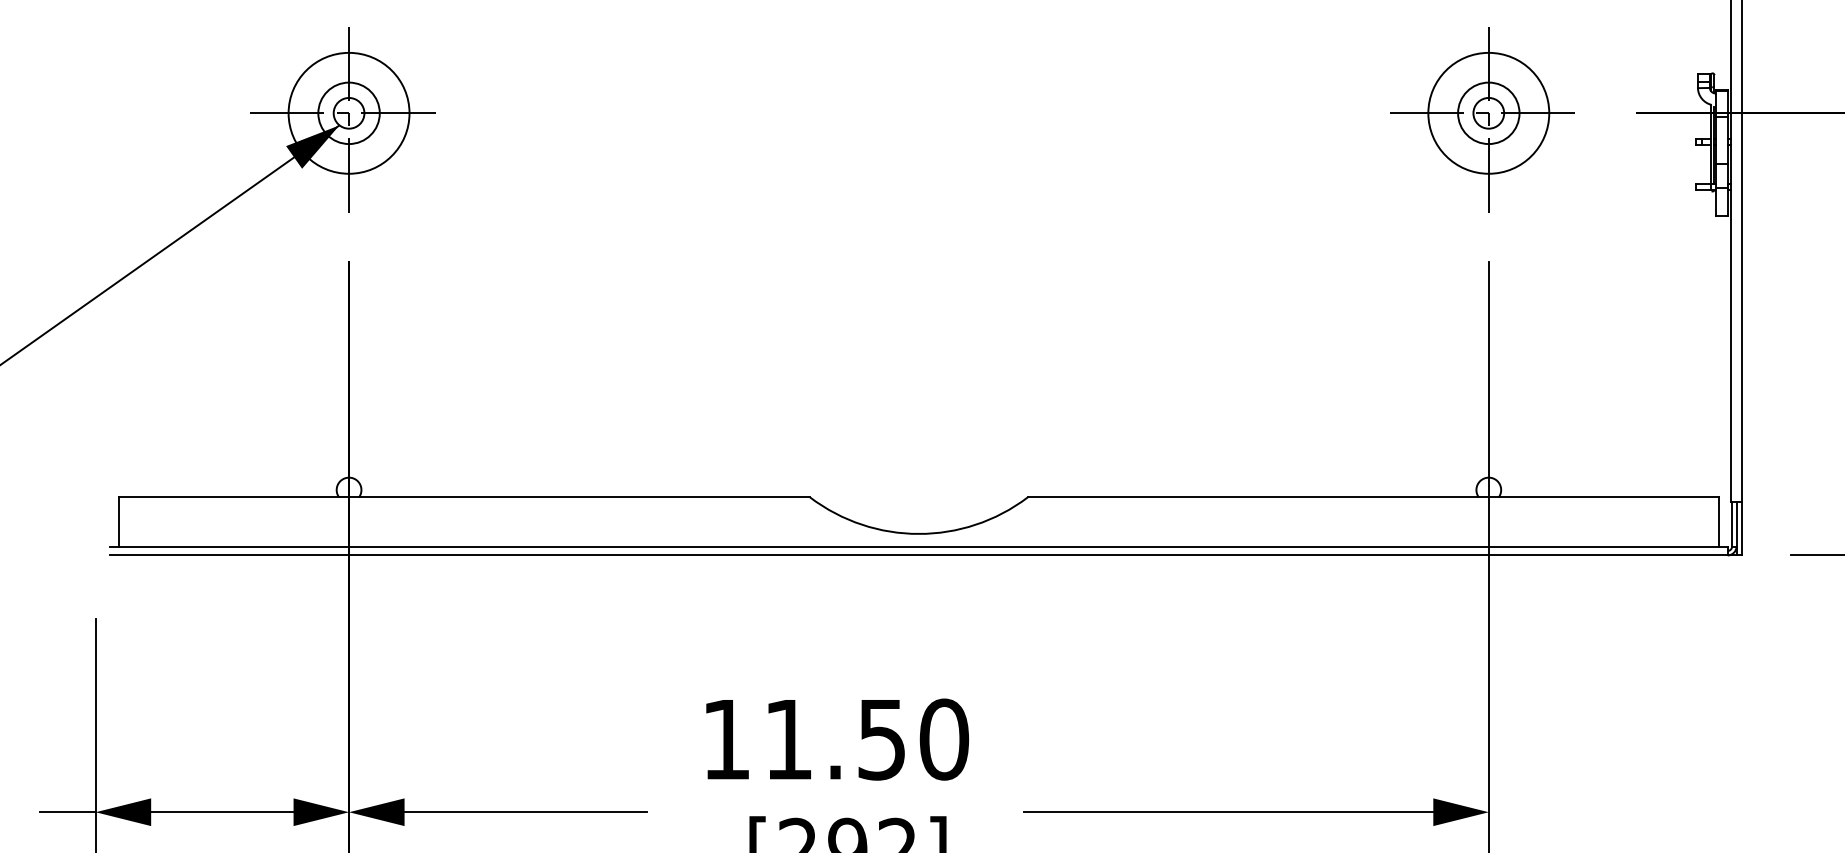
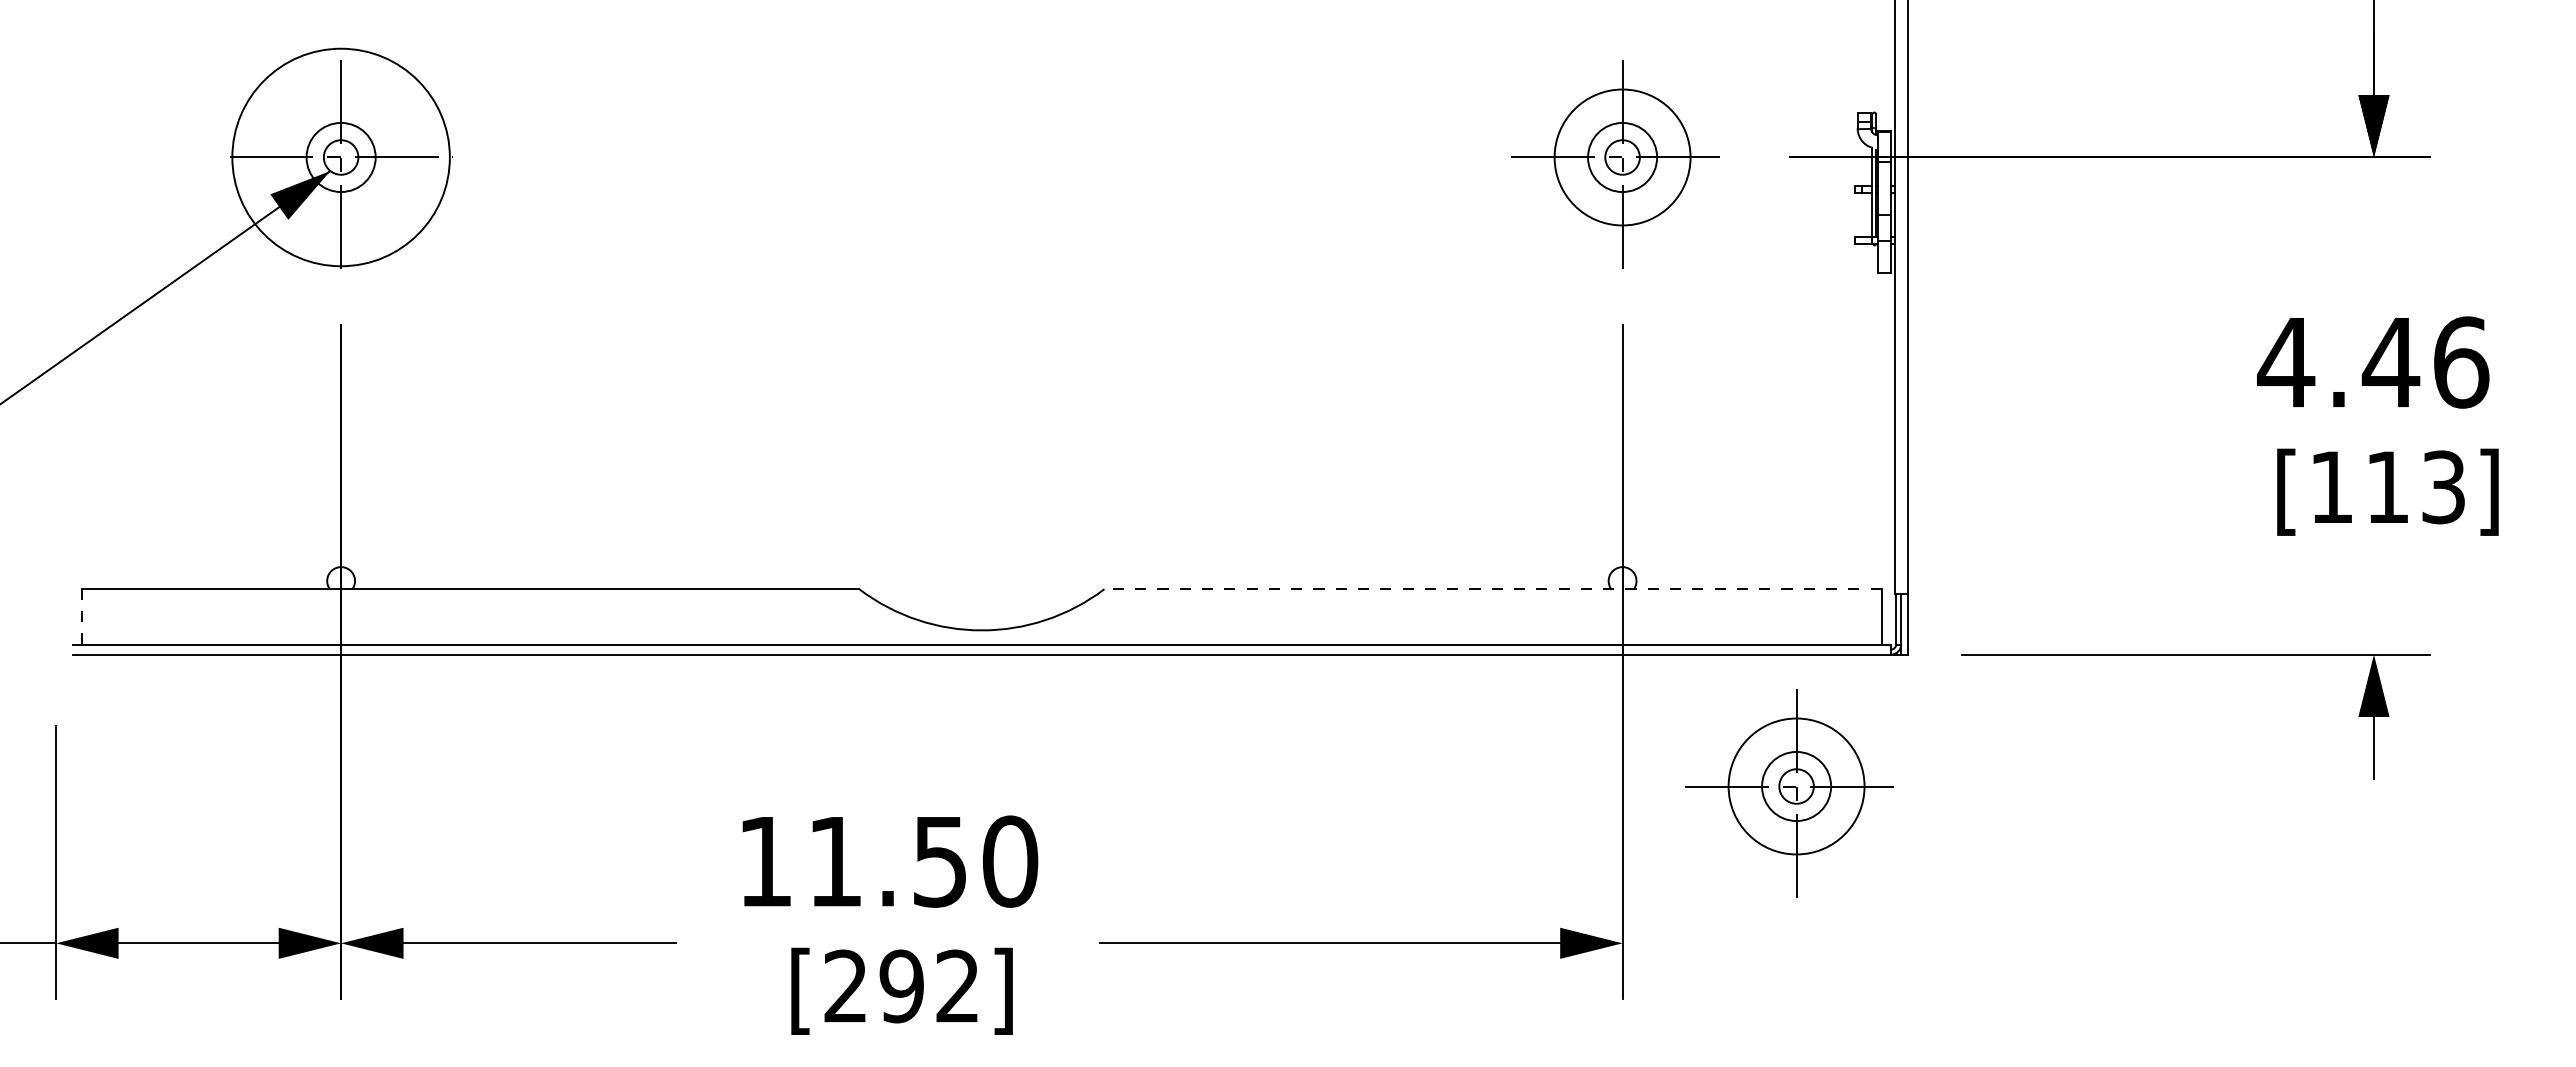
circle: (349, 113) -> (341, 157), size x1.6
line: (1373, 497) -> (1493, 589), solid -> dashed
line: (119, 521) -> (82, 616), solid -> dashed
part: (1637, 678) -> (1789, 793), added

